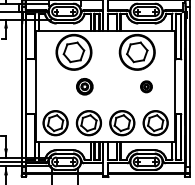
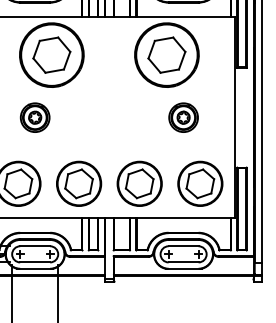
part: (84, 86) -> (34, 117), moved
part: (146, 86) -> (183, 117), size x1.43

